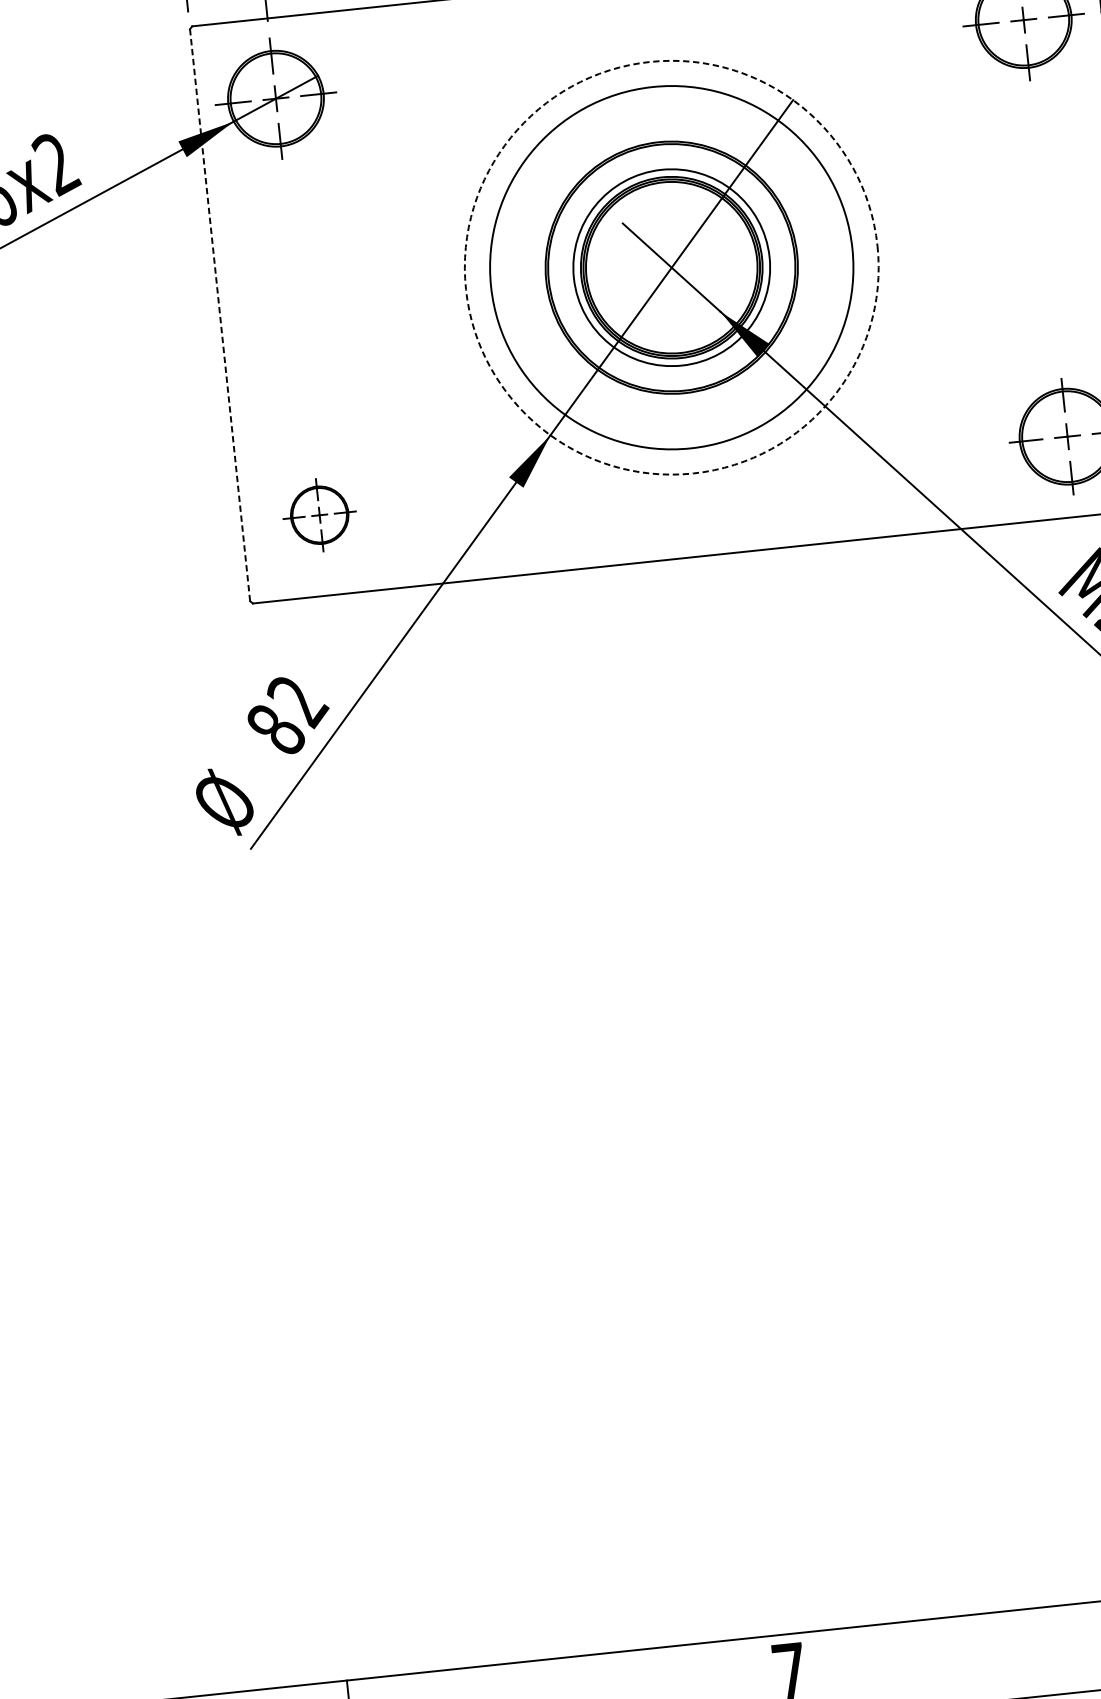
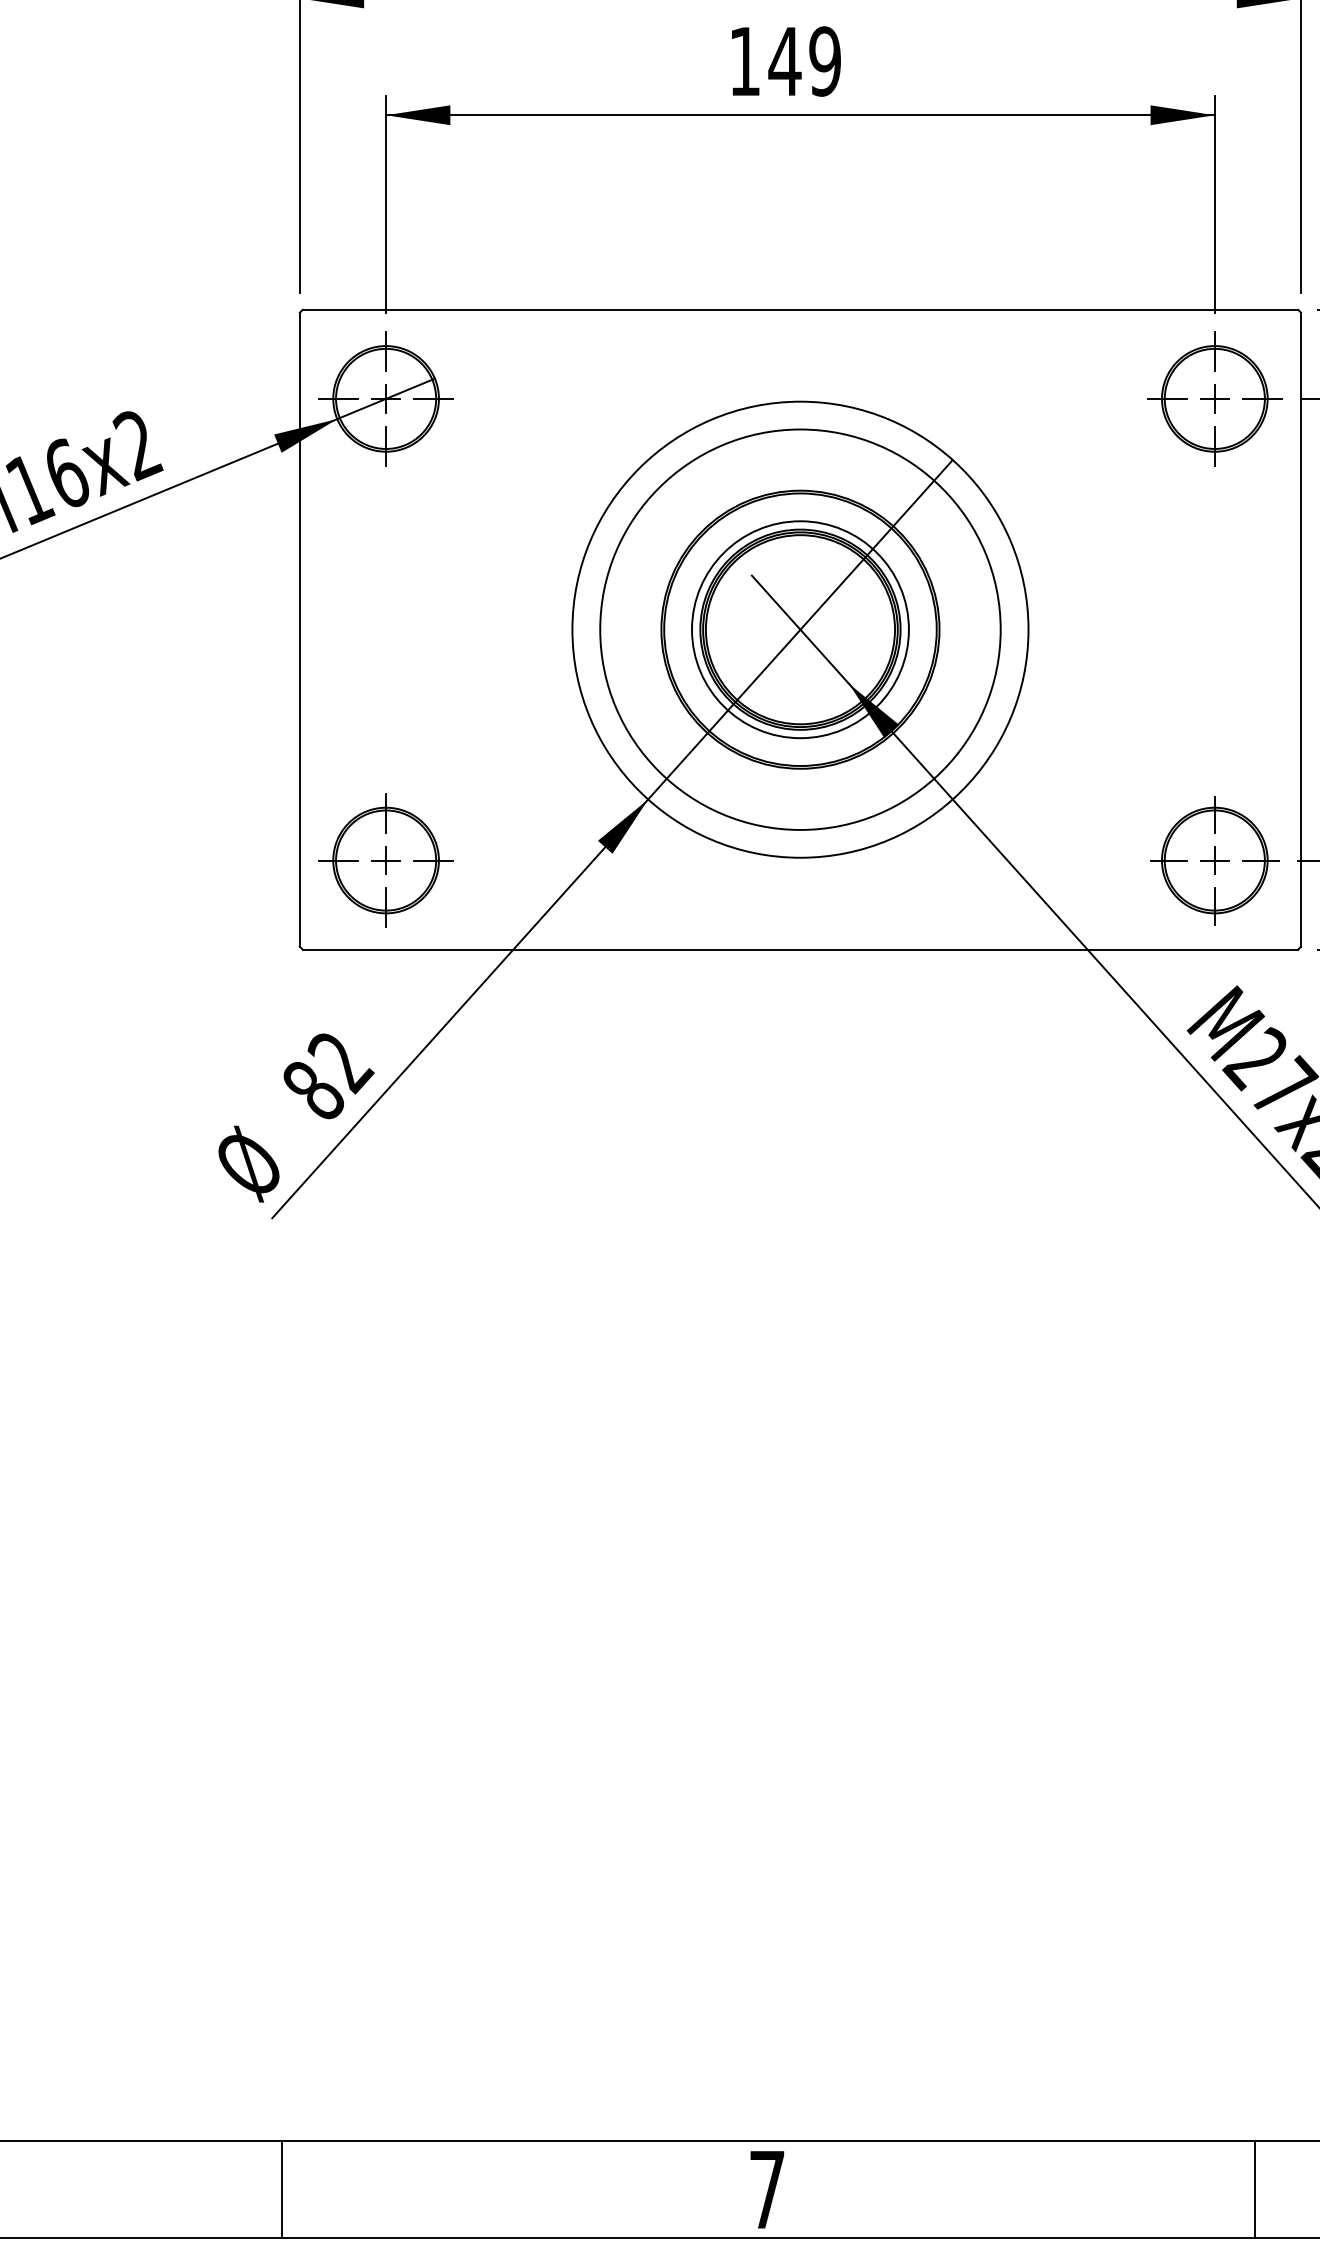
circle: (671, 267) -> (800, 629), dashed -> solid
line: (219, 315) -> (299, 630), dashed -> solid
part: (319, 515) -> (385, 860), size x1.67

